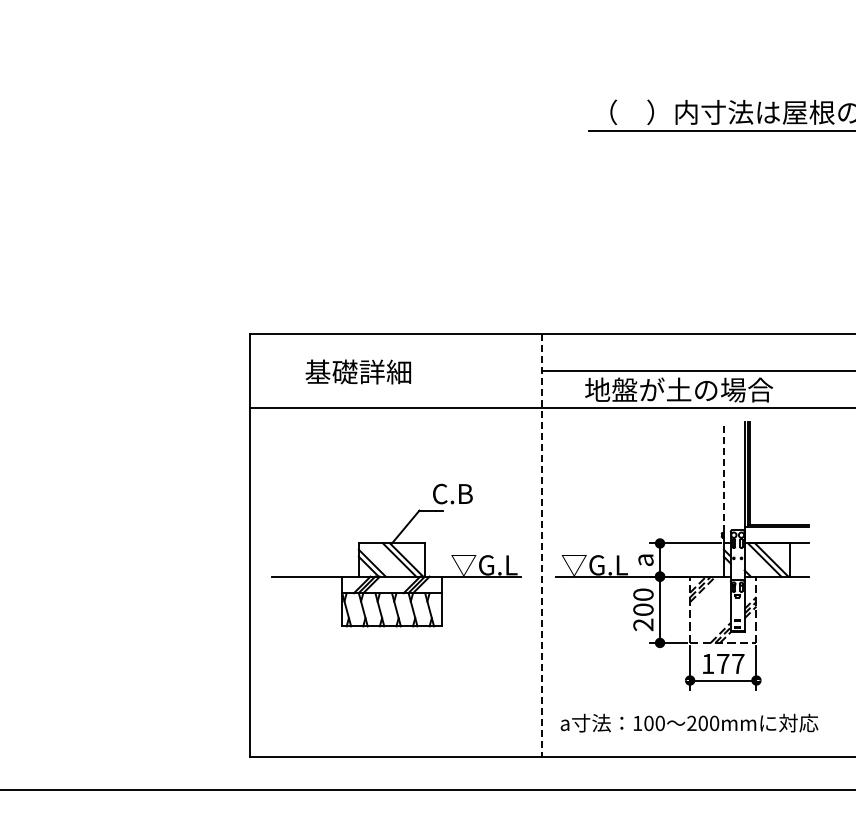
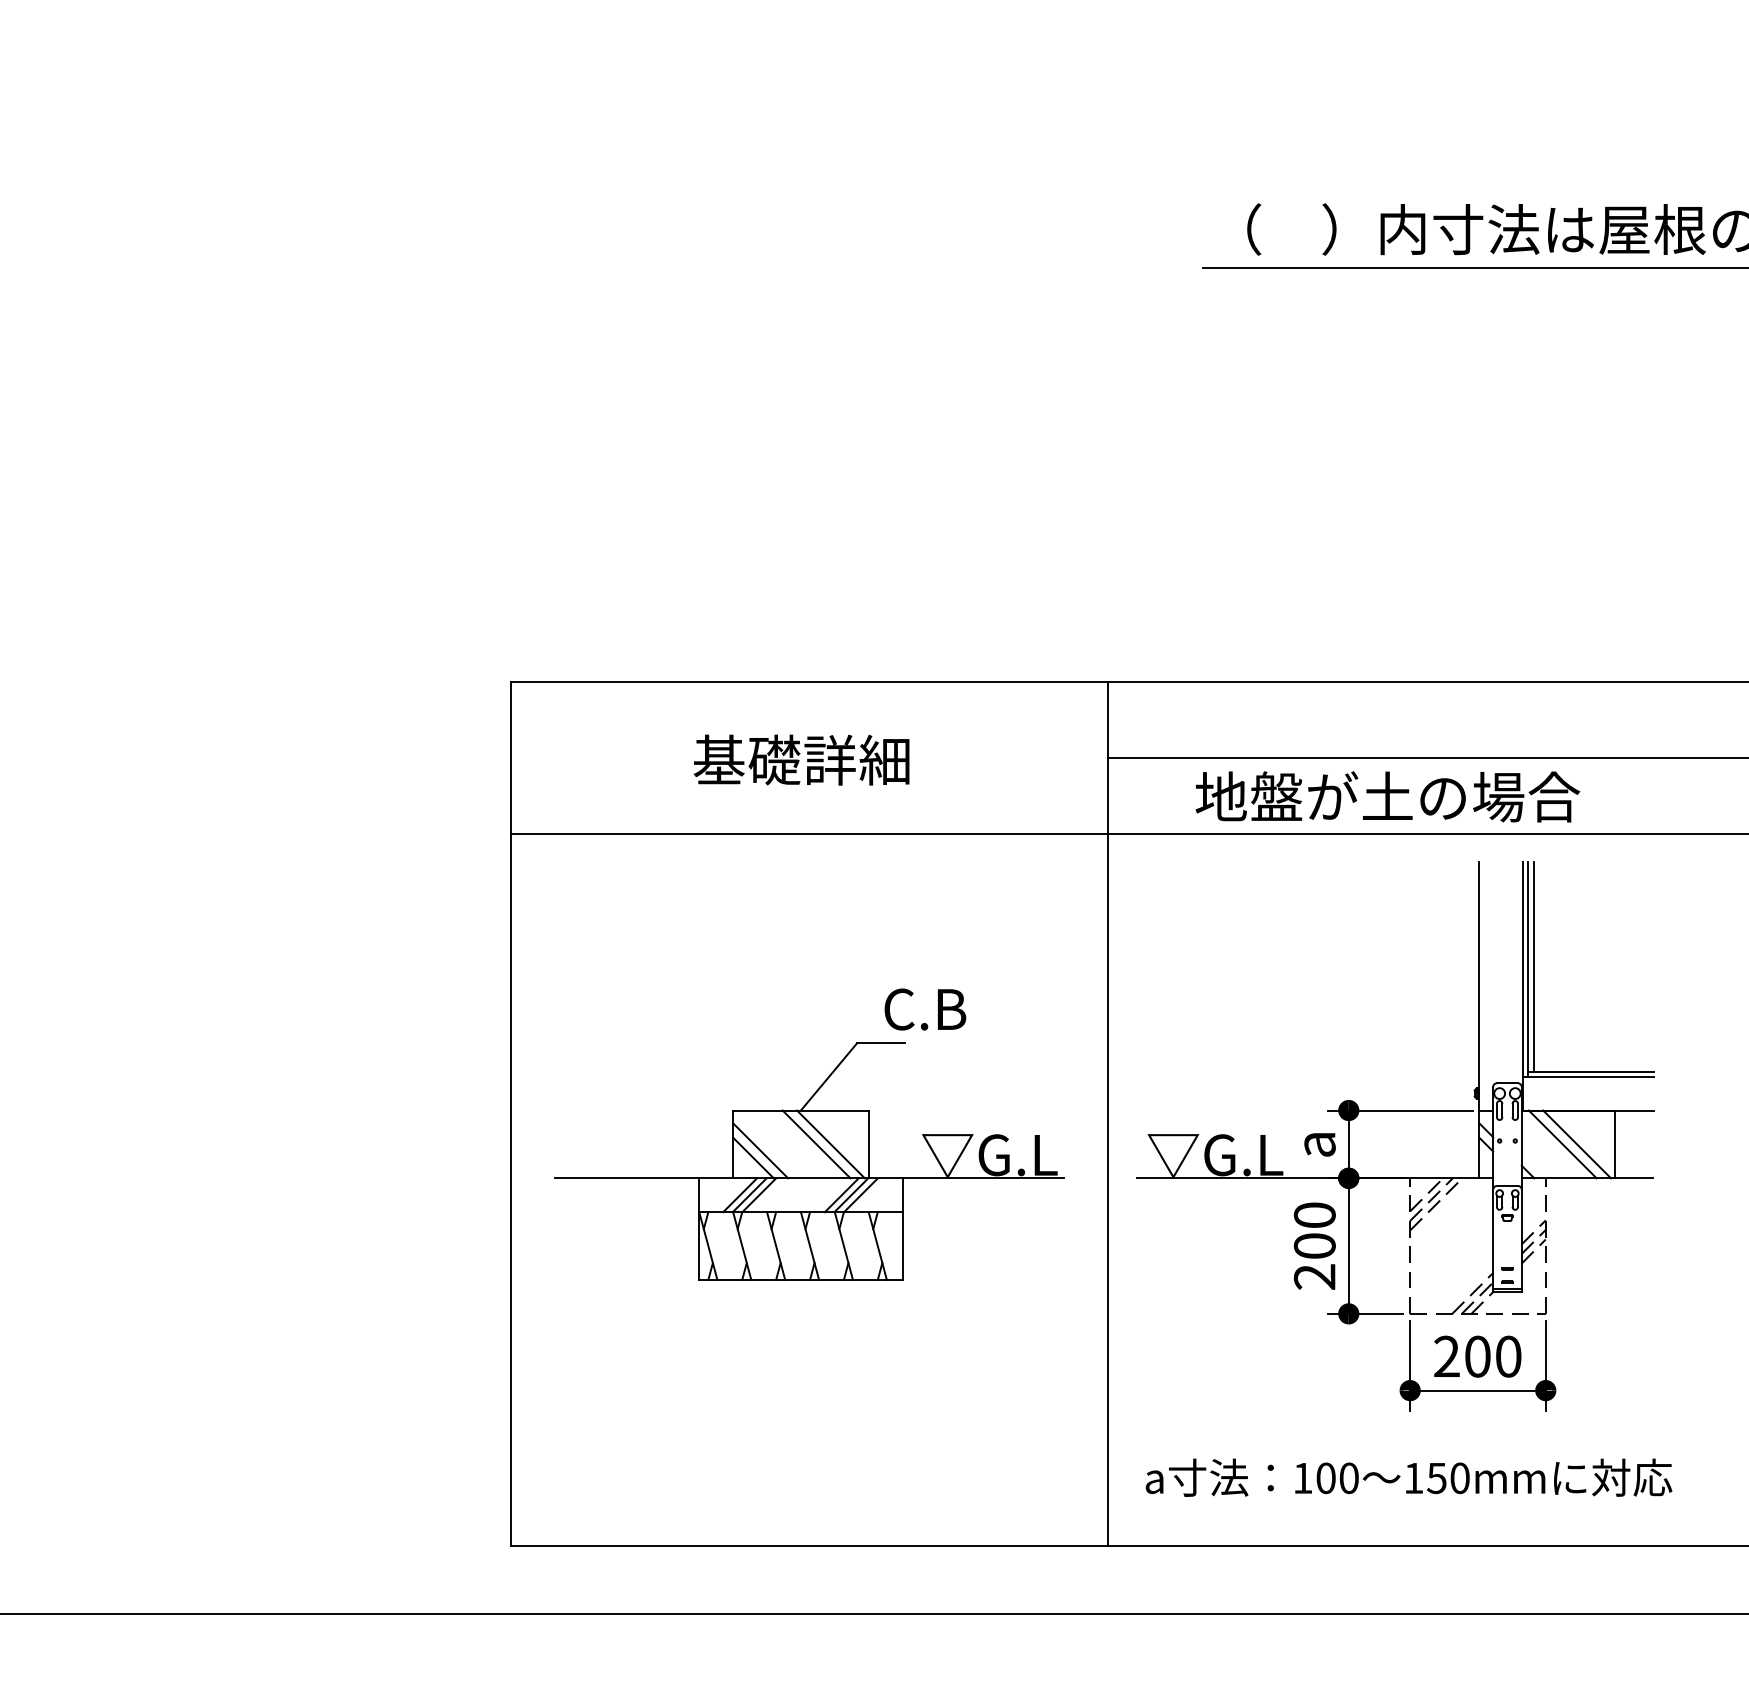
text: (357, 371) -> (799, 759), moved
line: (723, 482) -> (1478, 985), dashed -> solid
line: (542, 545) -> (1108, 1114), dashed -> solid
text: (722, 663) -> (1476, 1355), 177 -> 200
text: (697, 722) -> (1425, 1476), 200mm -> 150mm

